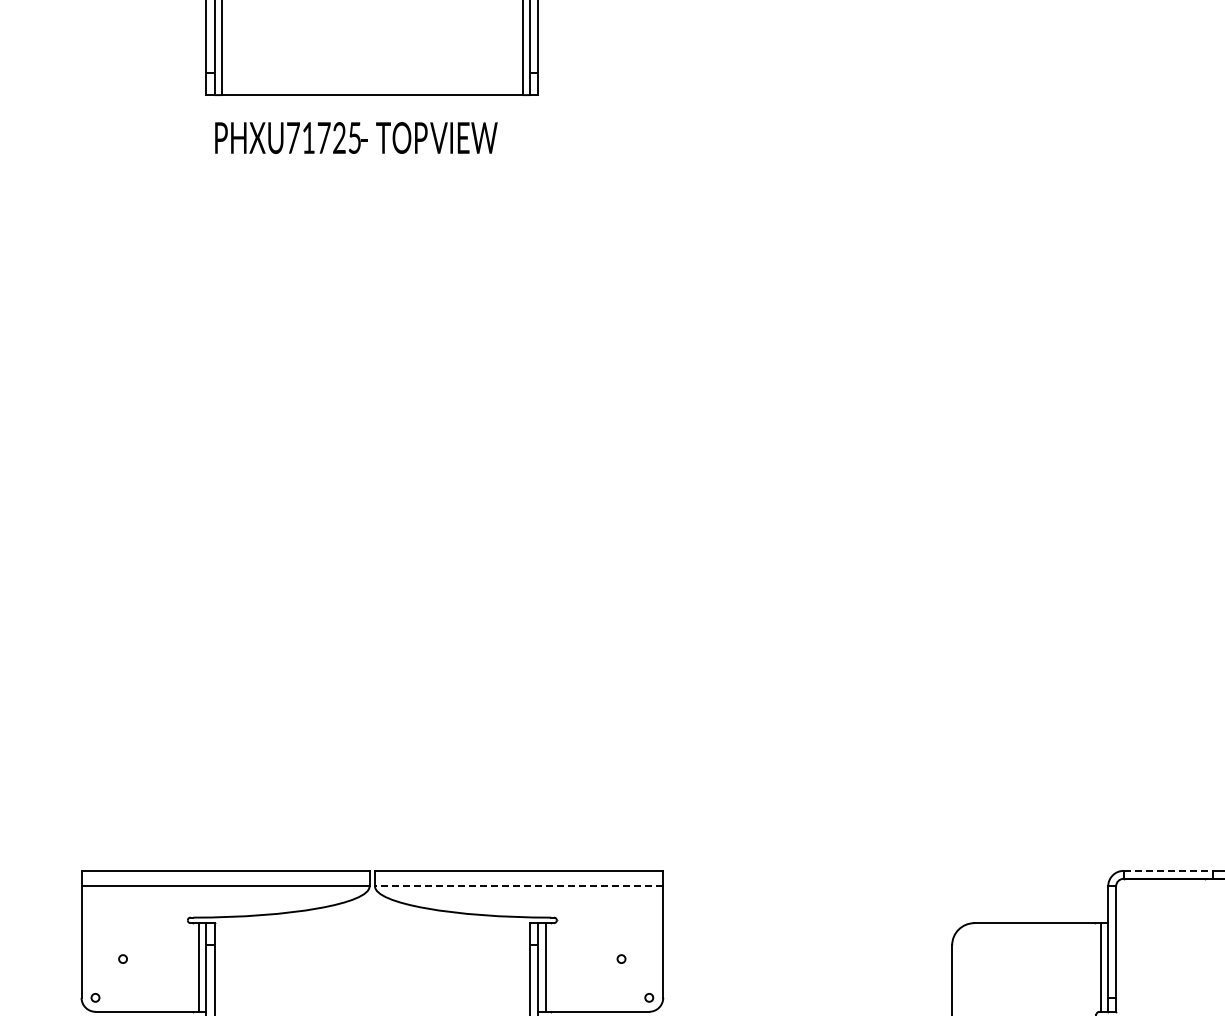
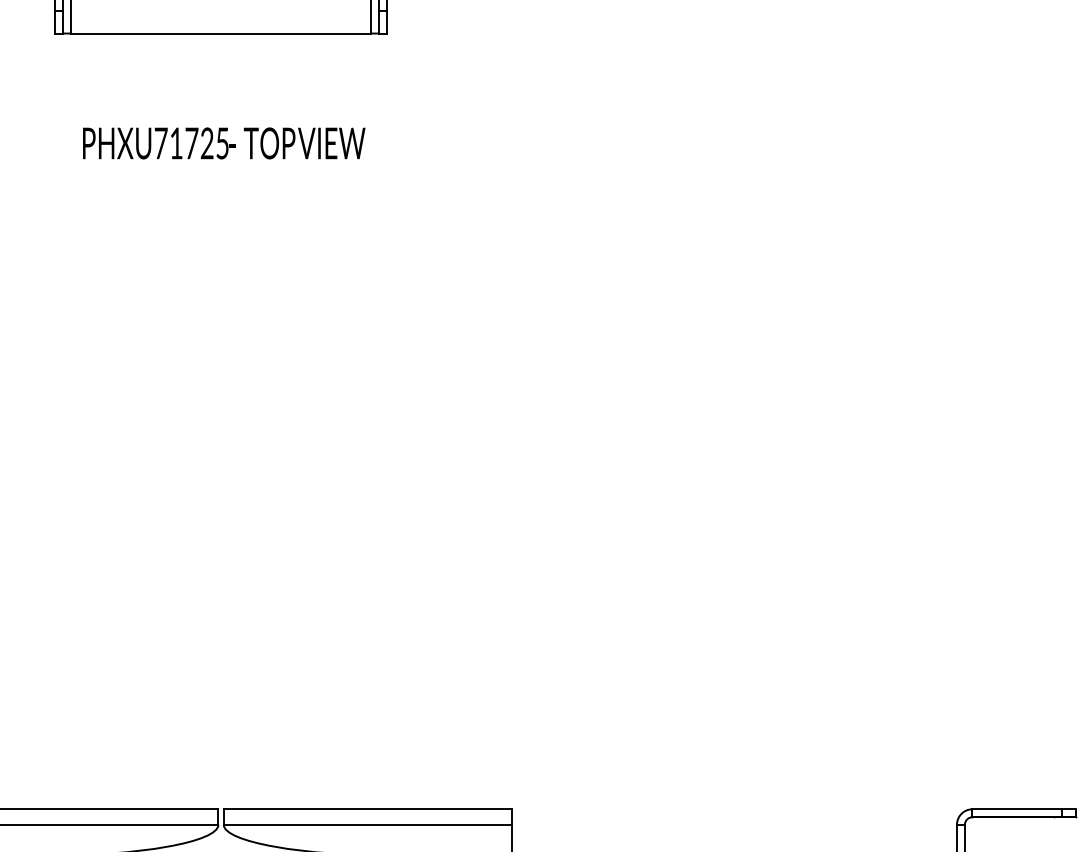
text: (356, 137) -> (224, 142), moved
line: (1168, 871) -> (1017, 809), dashed -> solid
line: (518, 886) -> (367, 824), dashed -> solid

